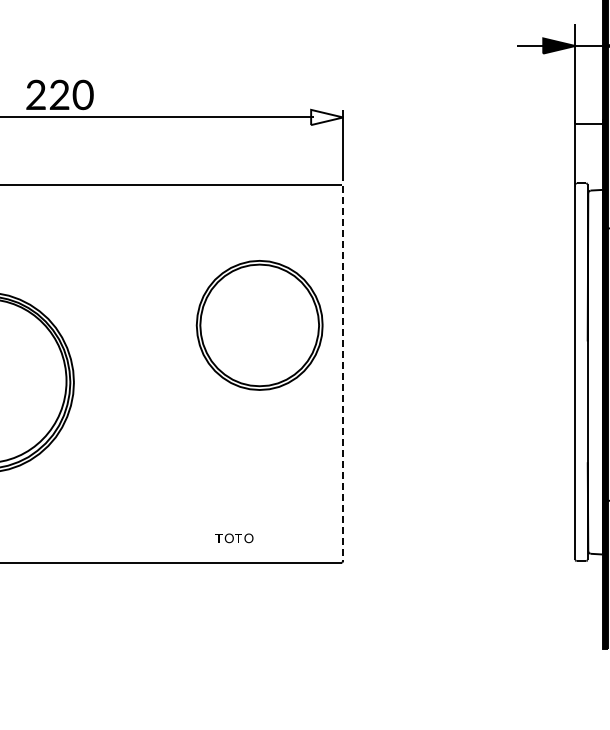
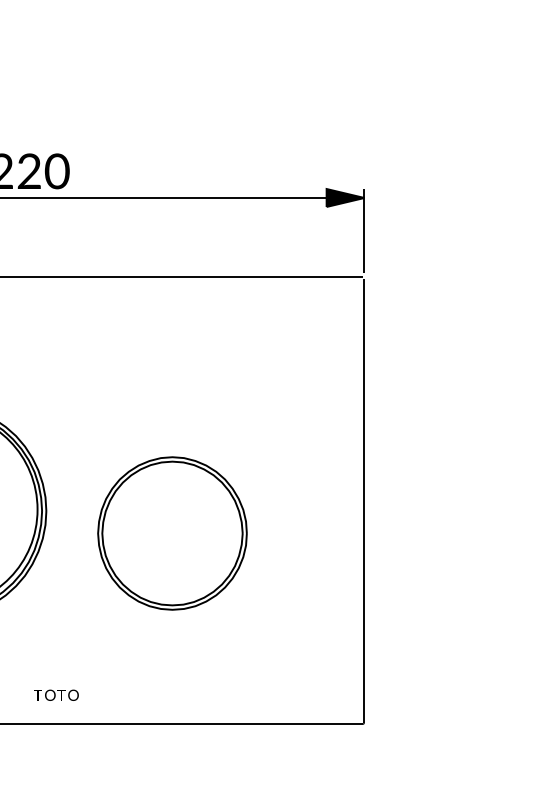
fill: (327, 117) -> (345, 198), added
part: (259, 325) -> (172, 533), moved
line: (343, 373) -> (364, 500), dashed -> solid
text: (234, 538) -> (56, 695), moved

